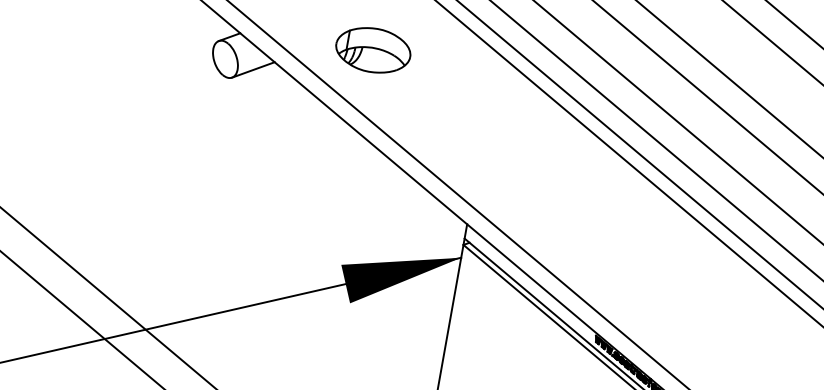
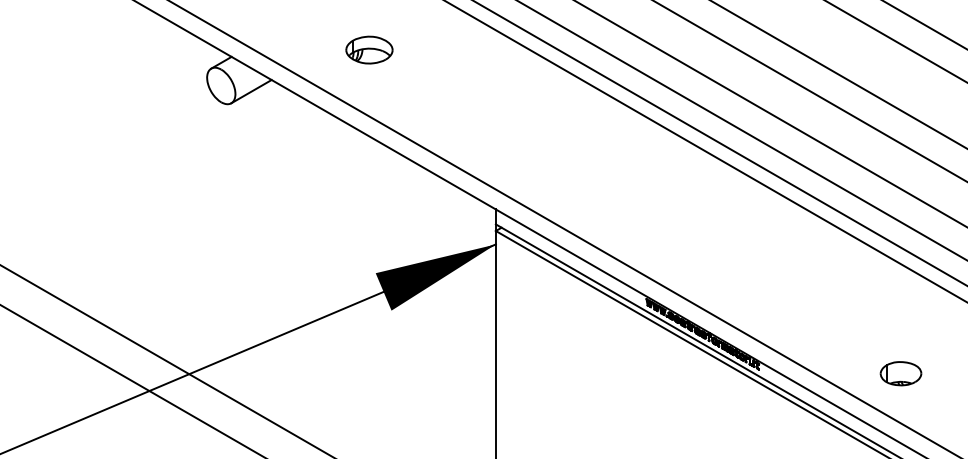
part: (373, 49) -> (369, 49), size x0.6

